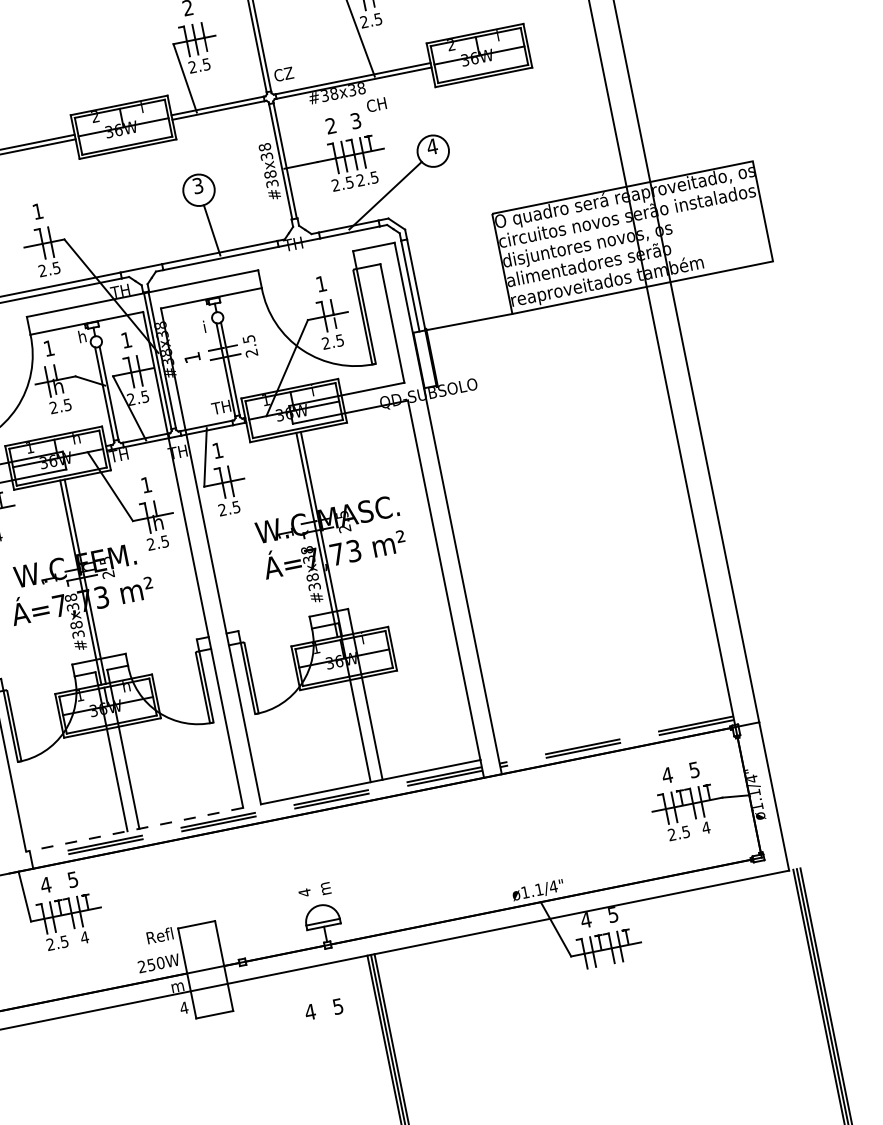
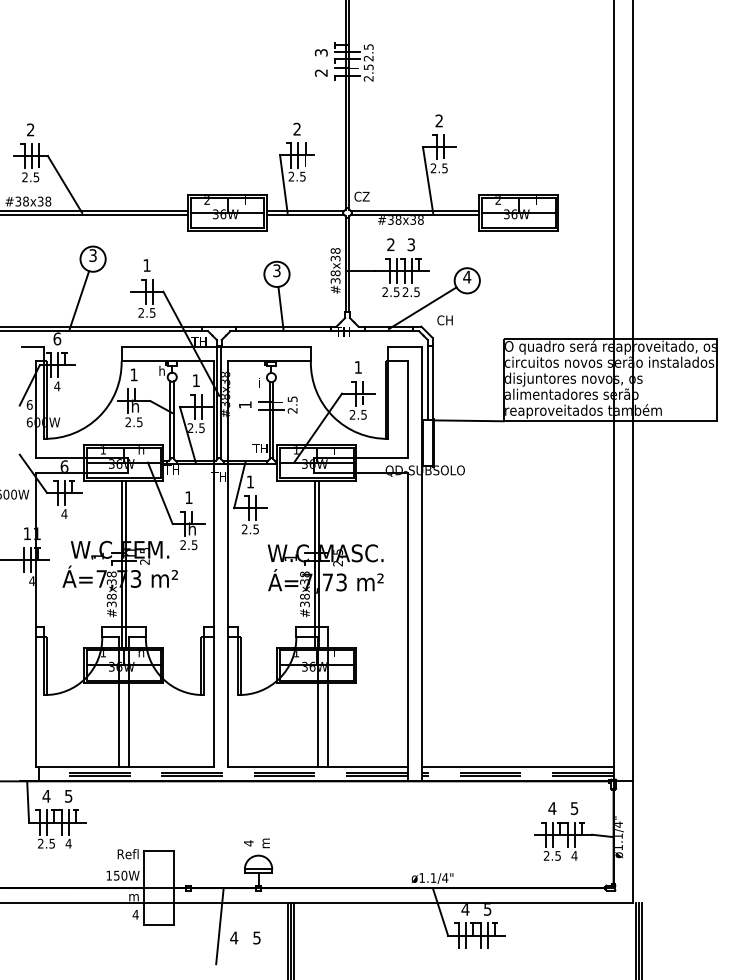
text: (375, 105) -> (444, 320), moved
line: (614, 732) -> (517, 766), added
line: (135, 829) -> (125, 766), dashed -> solid
text: (141, 966) -> (108, 875), 250W -> 150W
line: (289, 1001) -> (219, 926), added

